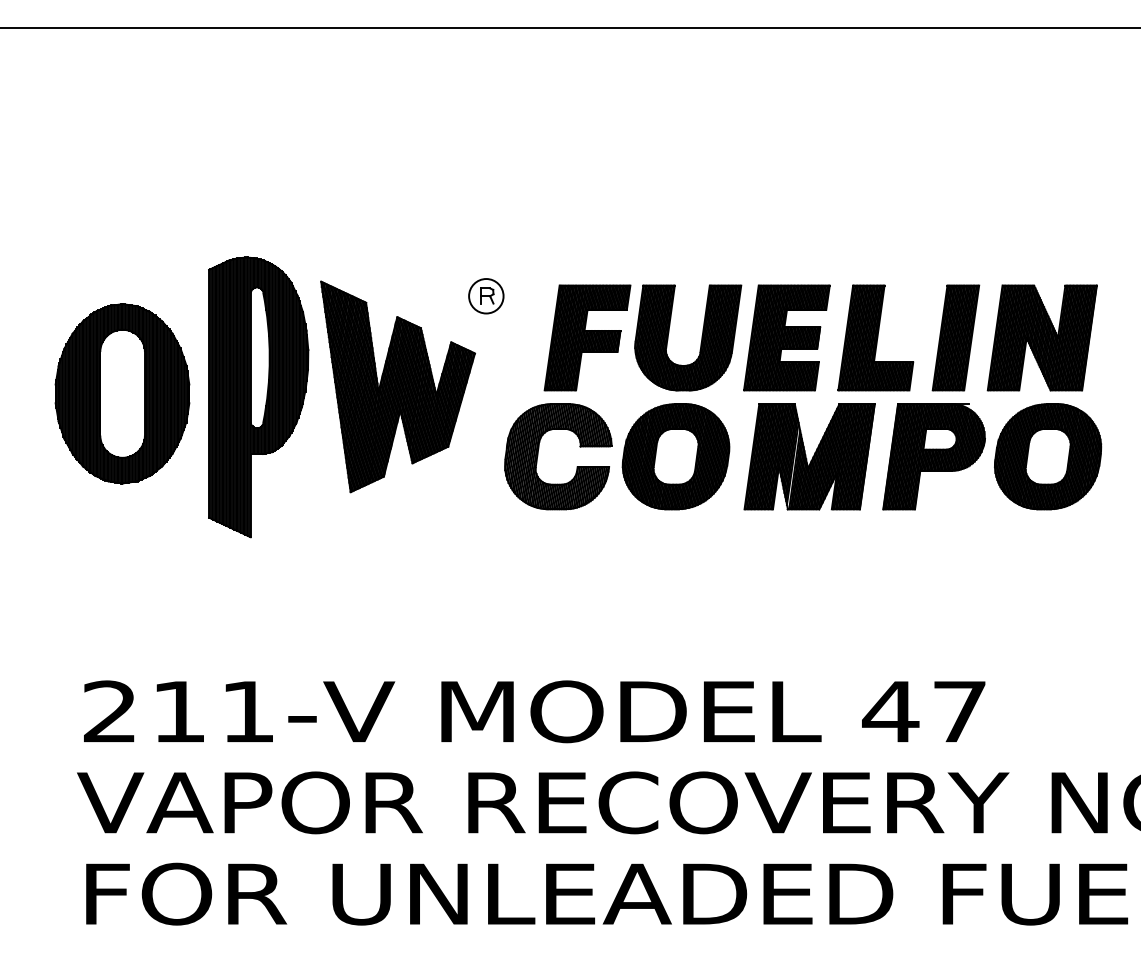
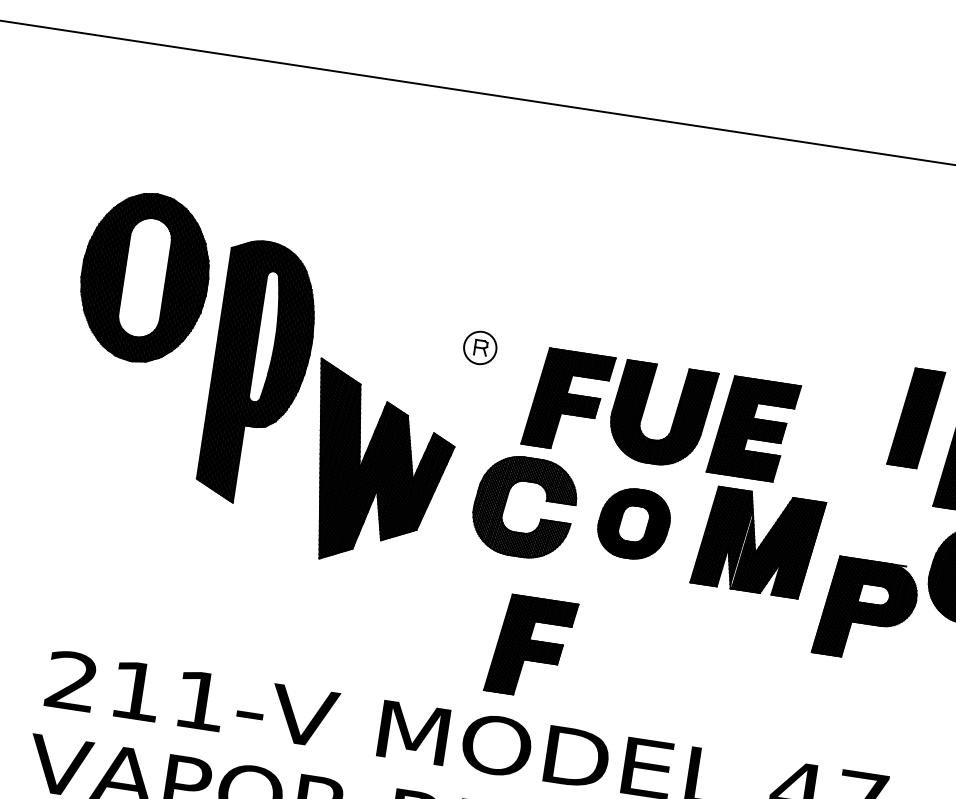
part: (875, 337) -> (836, 441), removed
part: (955, 337) -> (915, 417), moved
part: (397, 386) -> (377, 466), moved
part: (122, 393) -> (144, 277), moved
part: (258, 397) -> (259, 373), moved
part: (675, 456) -> (633, 523), size x0.7
part: (933, 456) -> (865, 609), moved
part: (587, 602) -> (531, 646), added

